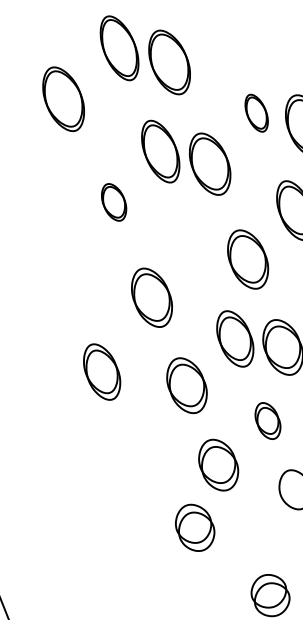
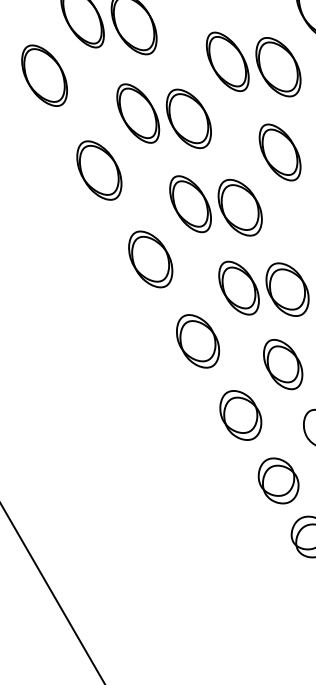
part: (63, 99) -> (44, 75), moved
part: (256, 113) -> (227, 61), size x1.67
part: (114, 202) -> (99, 170), size x1.67
part: (199, 249) -> (190, 204), added
part: (101, 371) -> (111, 339), removed
part: (268, 420) -> (283, 364), size x1.43
part: (195, 527) -> (278, 480), moved

